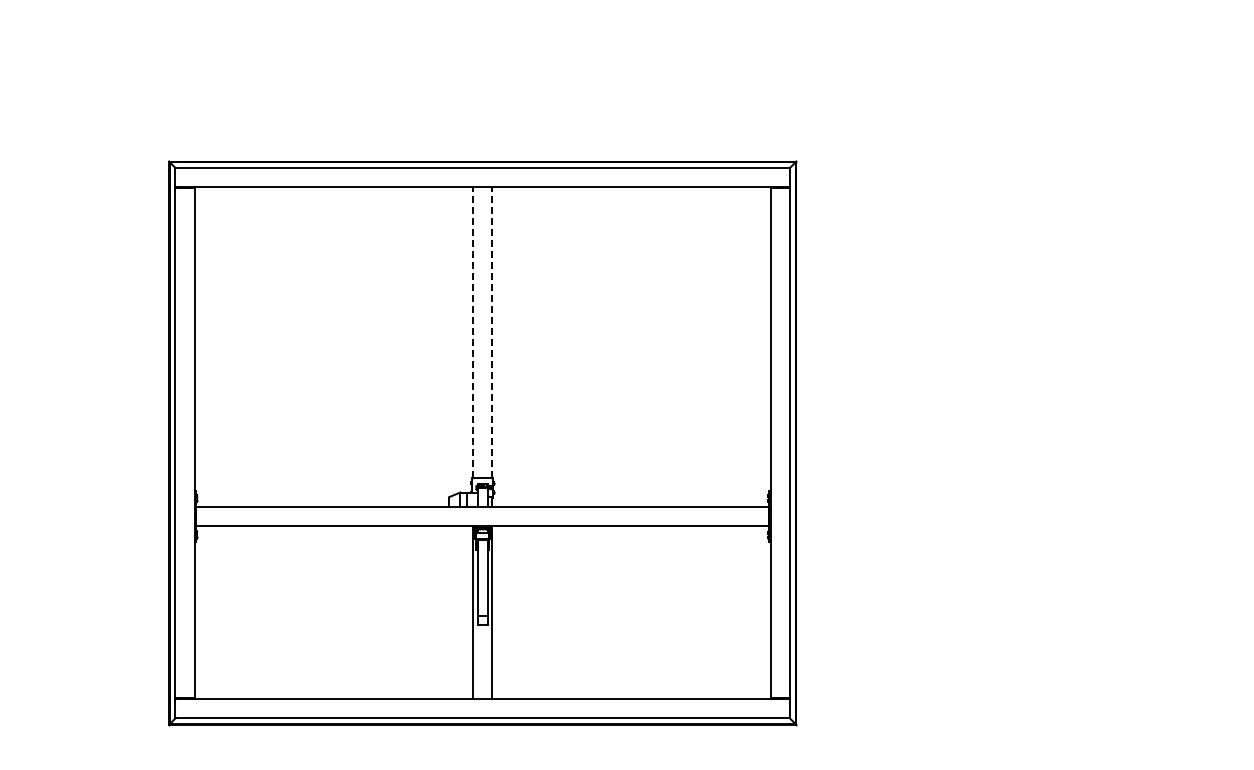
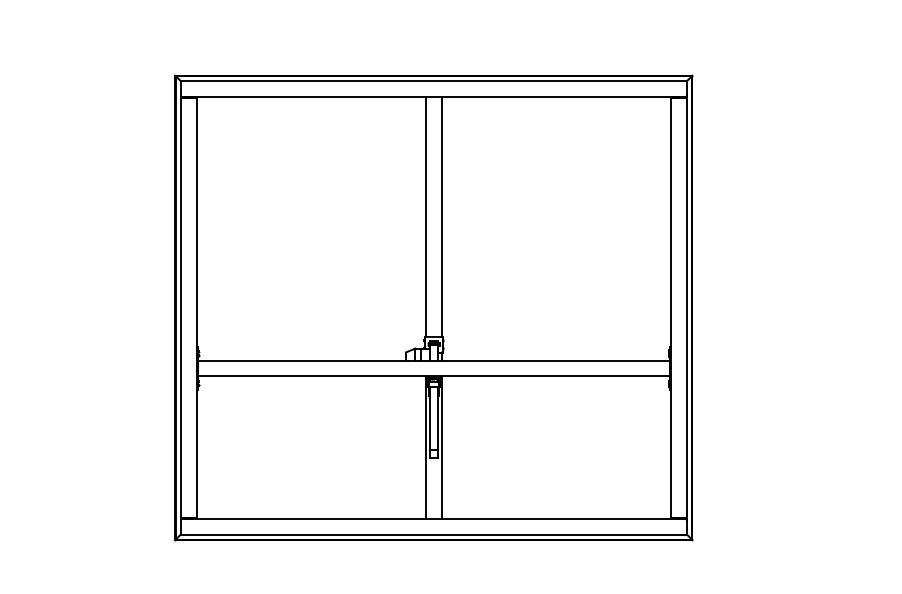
line: (473, 332) -> (426, 216), dashed -> solid
line: (492, 332) -> (441, 216), dashed -> solid

